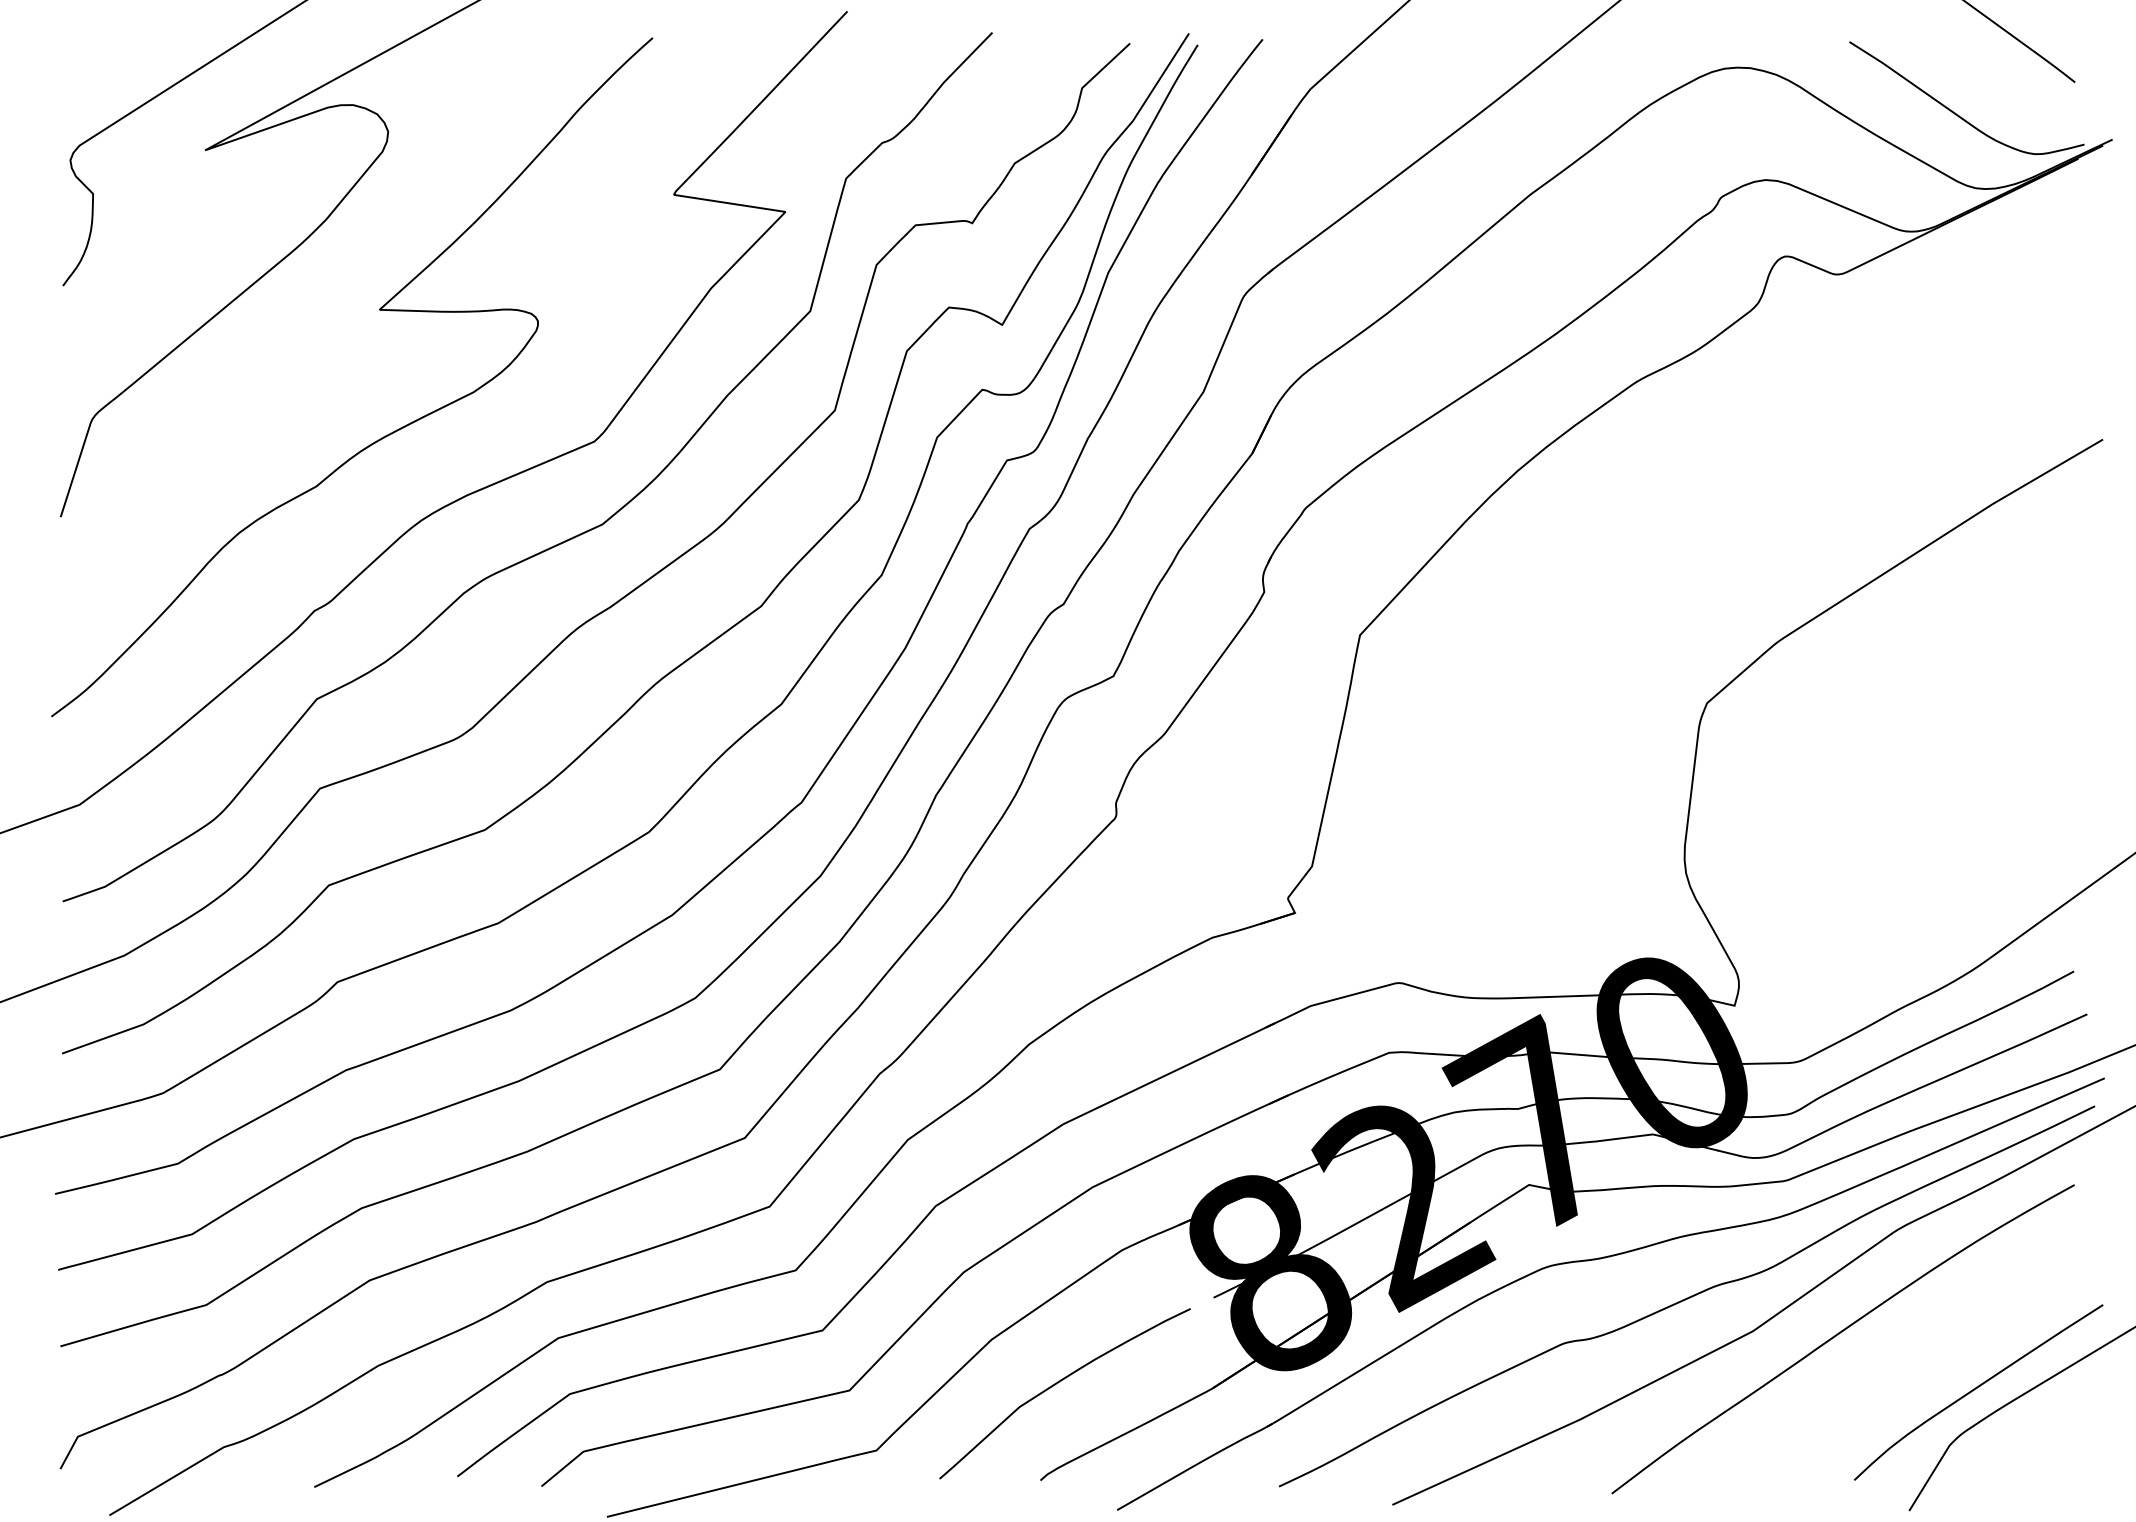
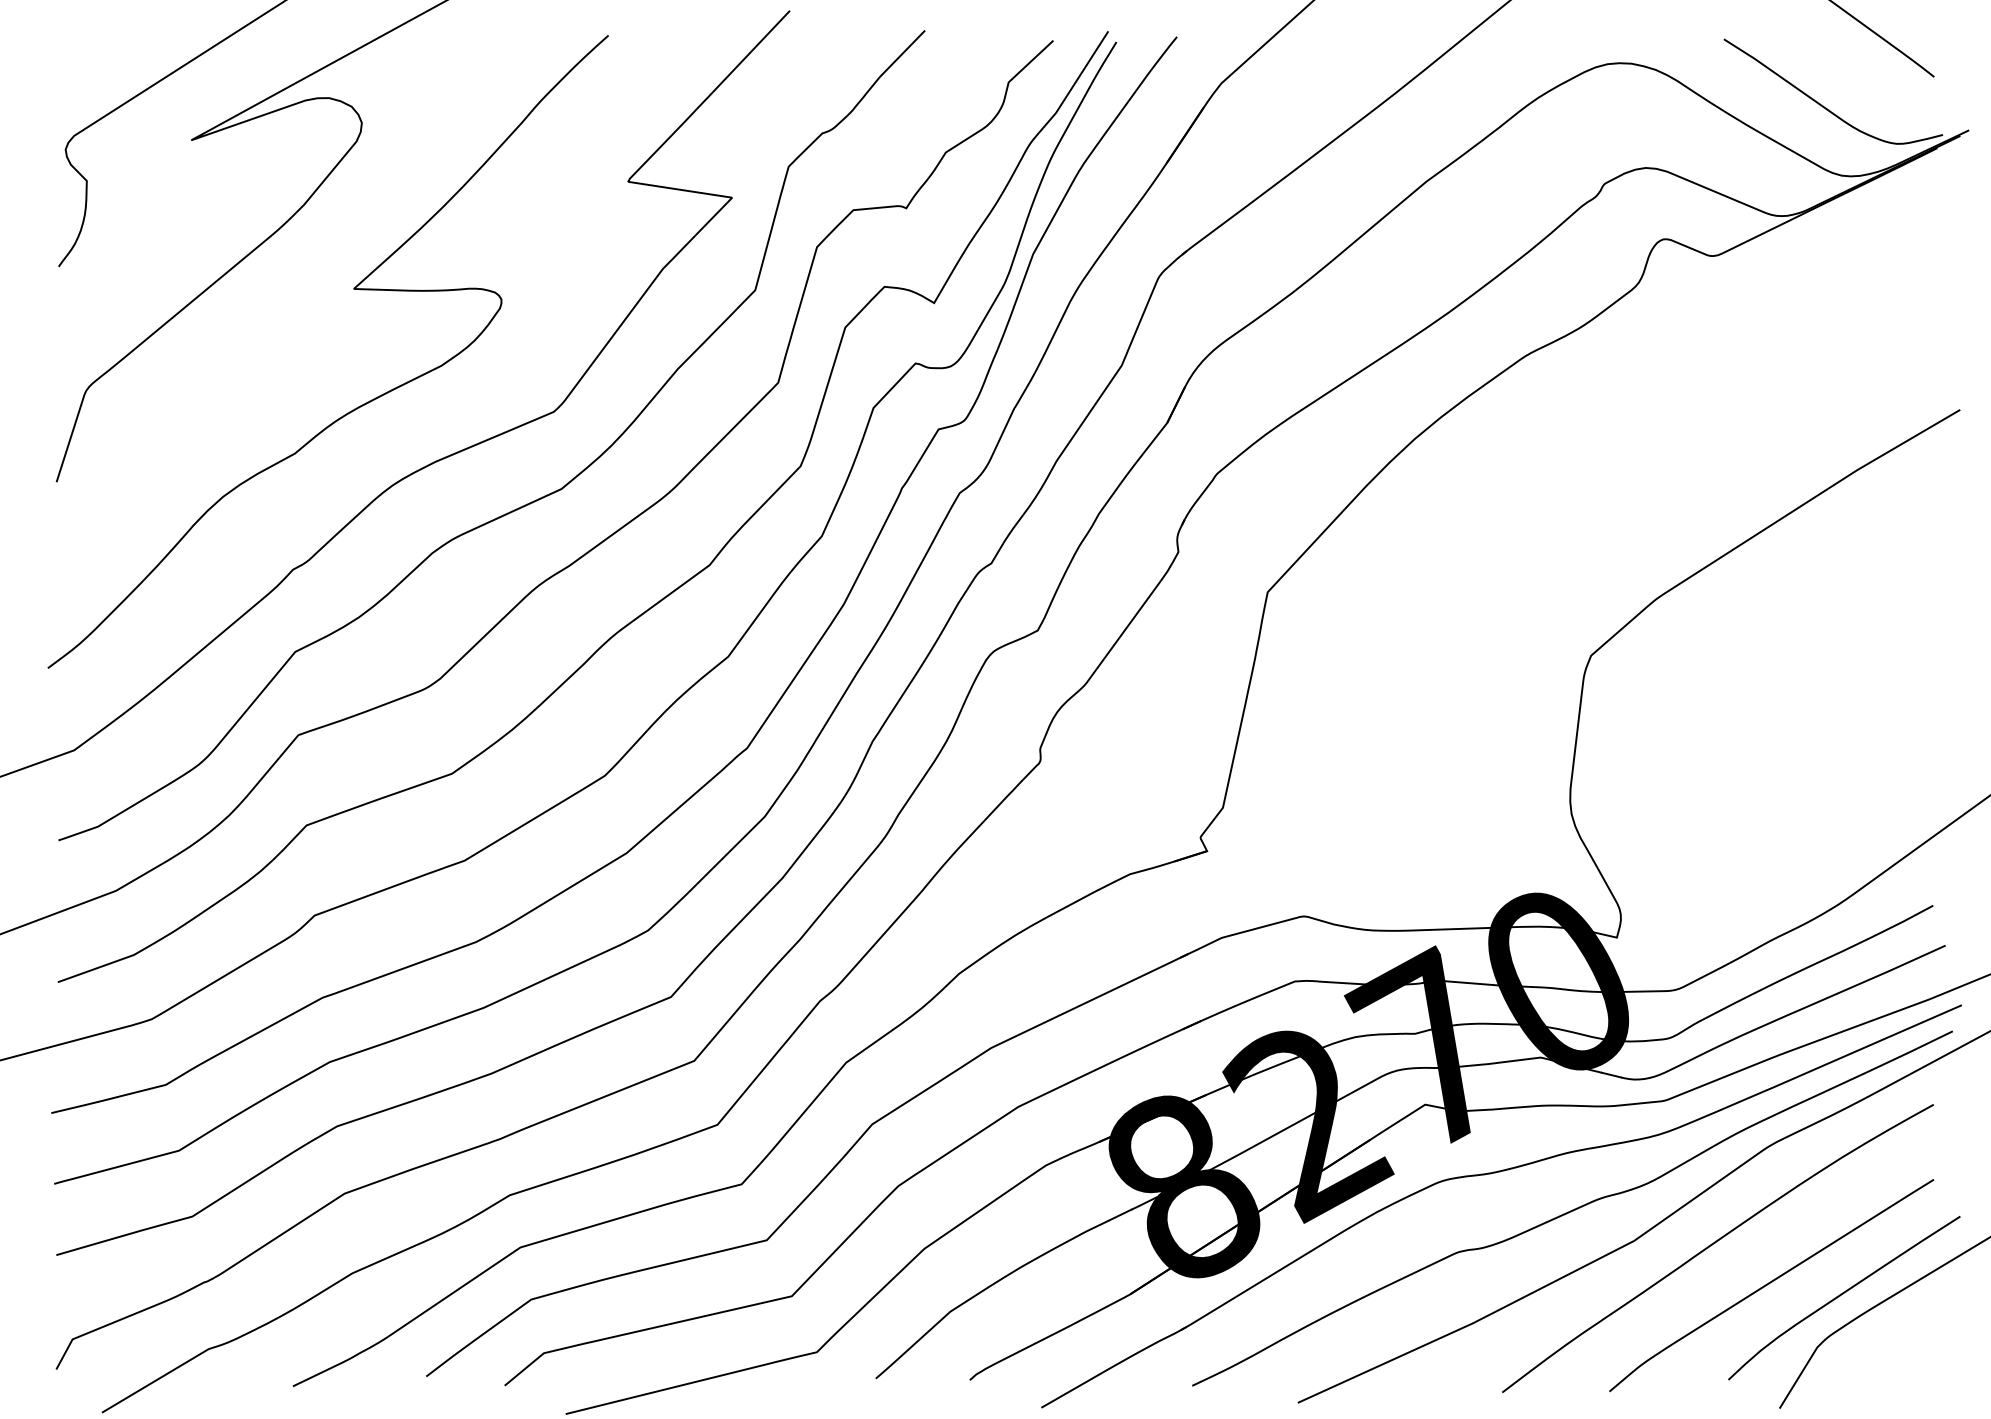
line: (1201, 1302) -> (1119, 1214), added
curve: (1900, 1376) -> (1771, 1283), added

